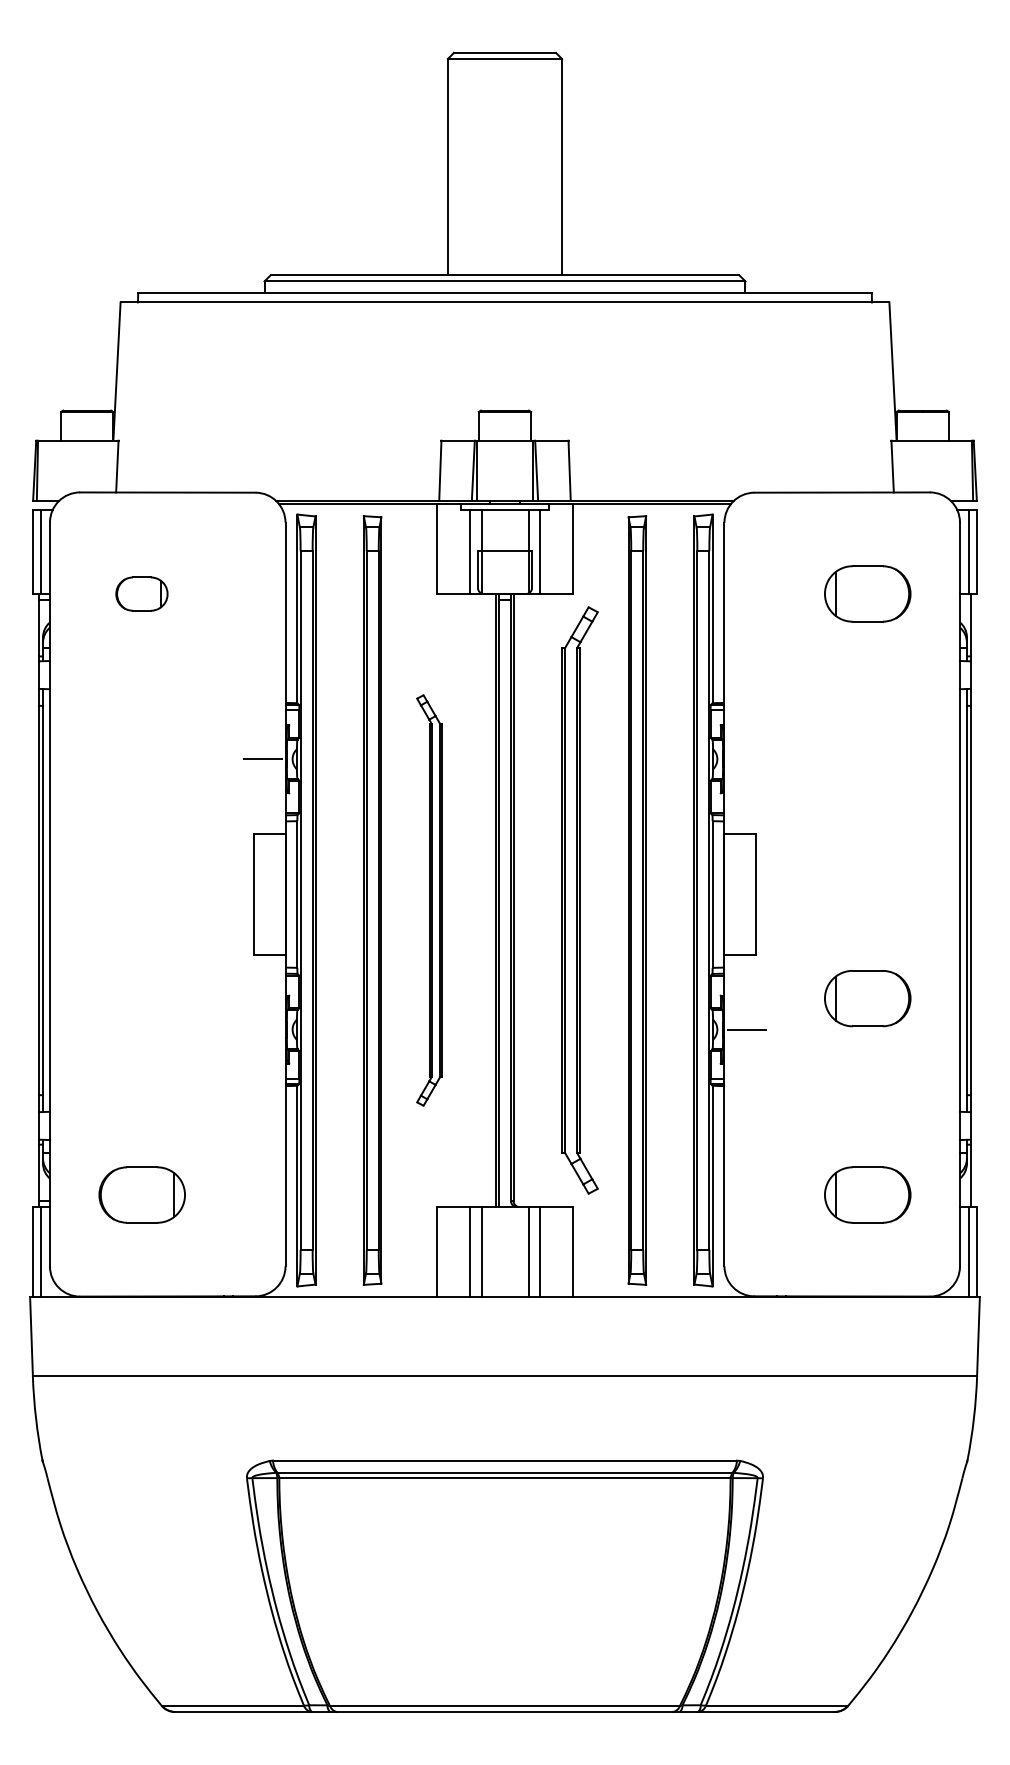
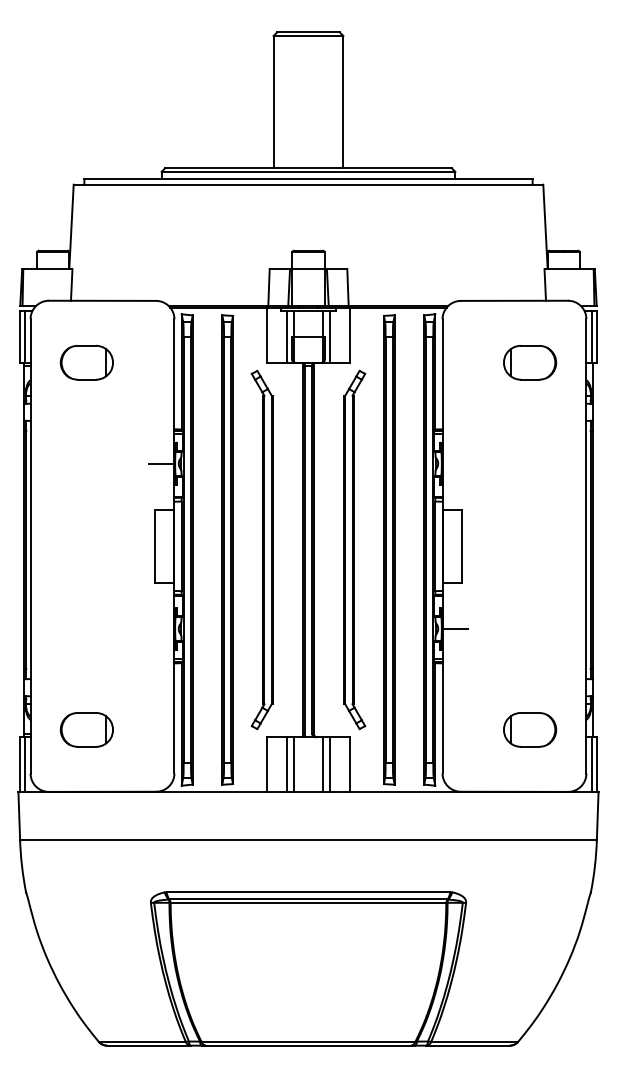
part: (141, 593) -> (86, 362), size x1.67
part: (428, 899) -> (261, 549), size x1.43
part: (868, 997) -> (530, 609), removed

